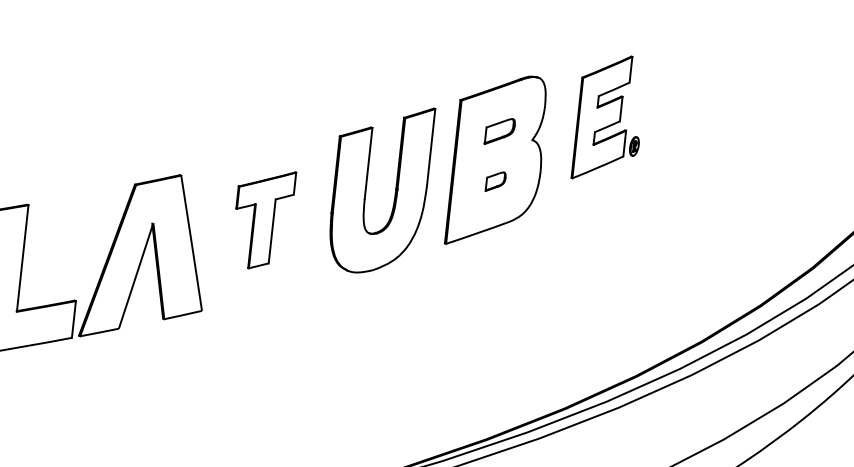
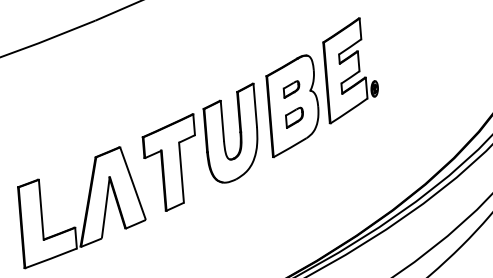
part: (609, 118) -> (350, 70), size x1.43
part: (495, 181) -> (294, 117), size x1.67
part: (260, 218) -> (168, 162), size x1.67

